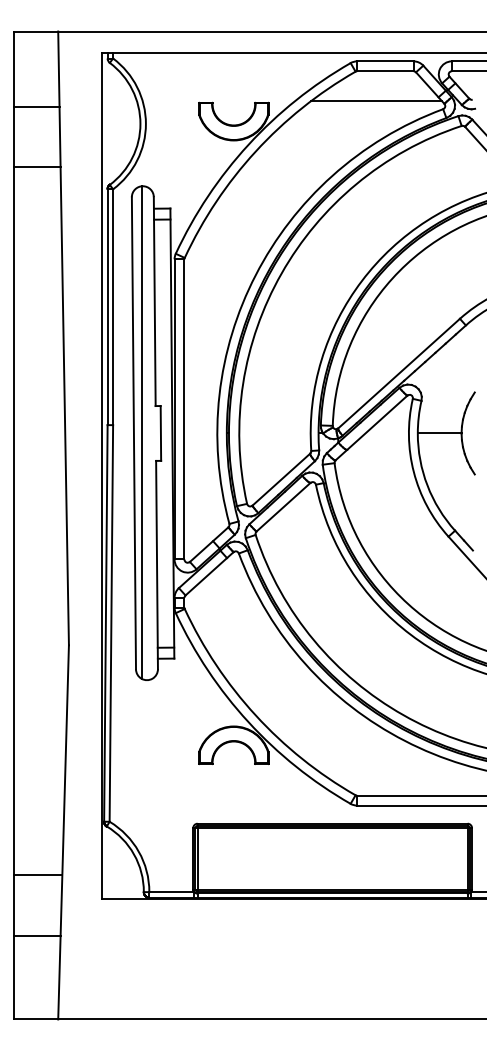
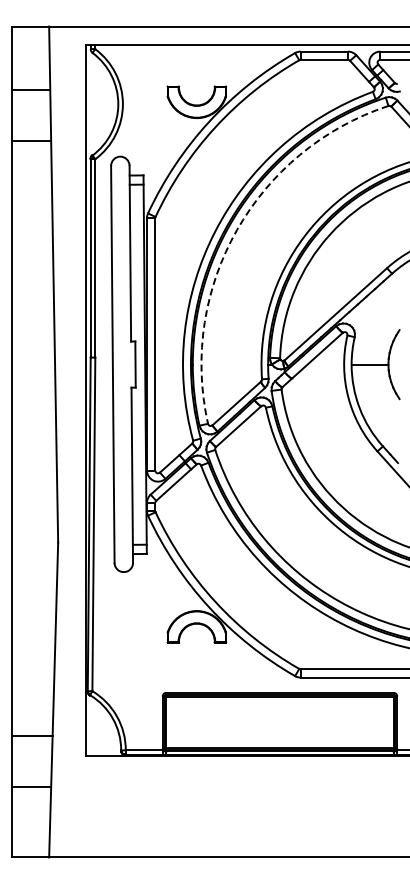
line: (376, 101) -> (316, 85), removed
arc: (282, 274) -> (237, 230), solid -> dashed
line: (141, 432) -> (119, 363), removed

